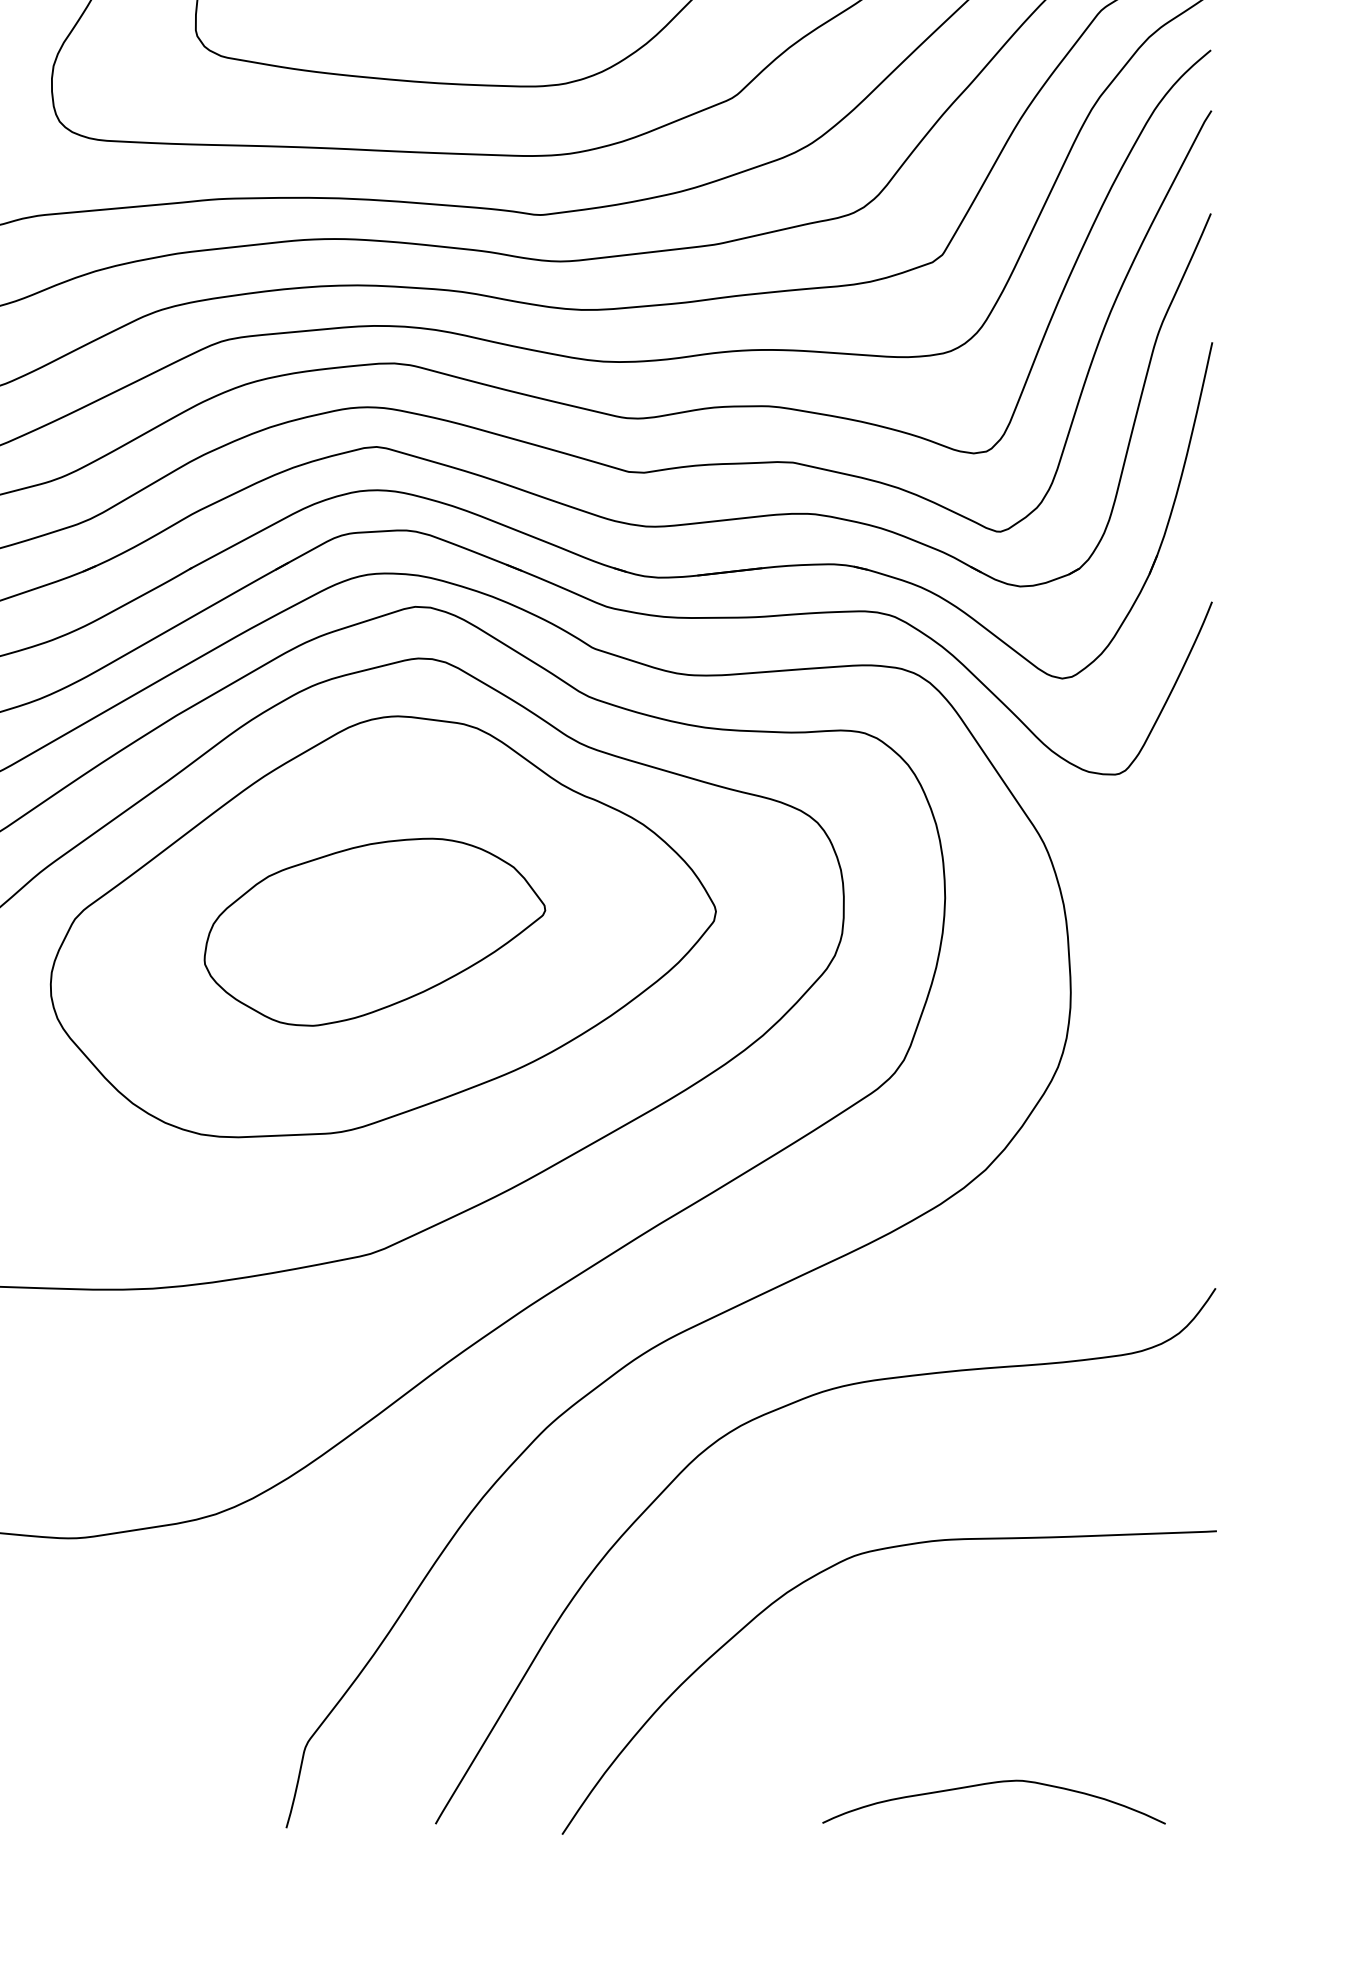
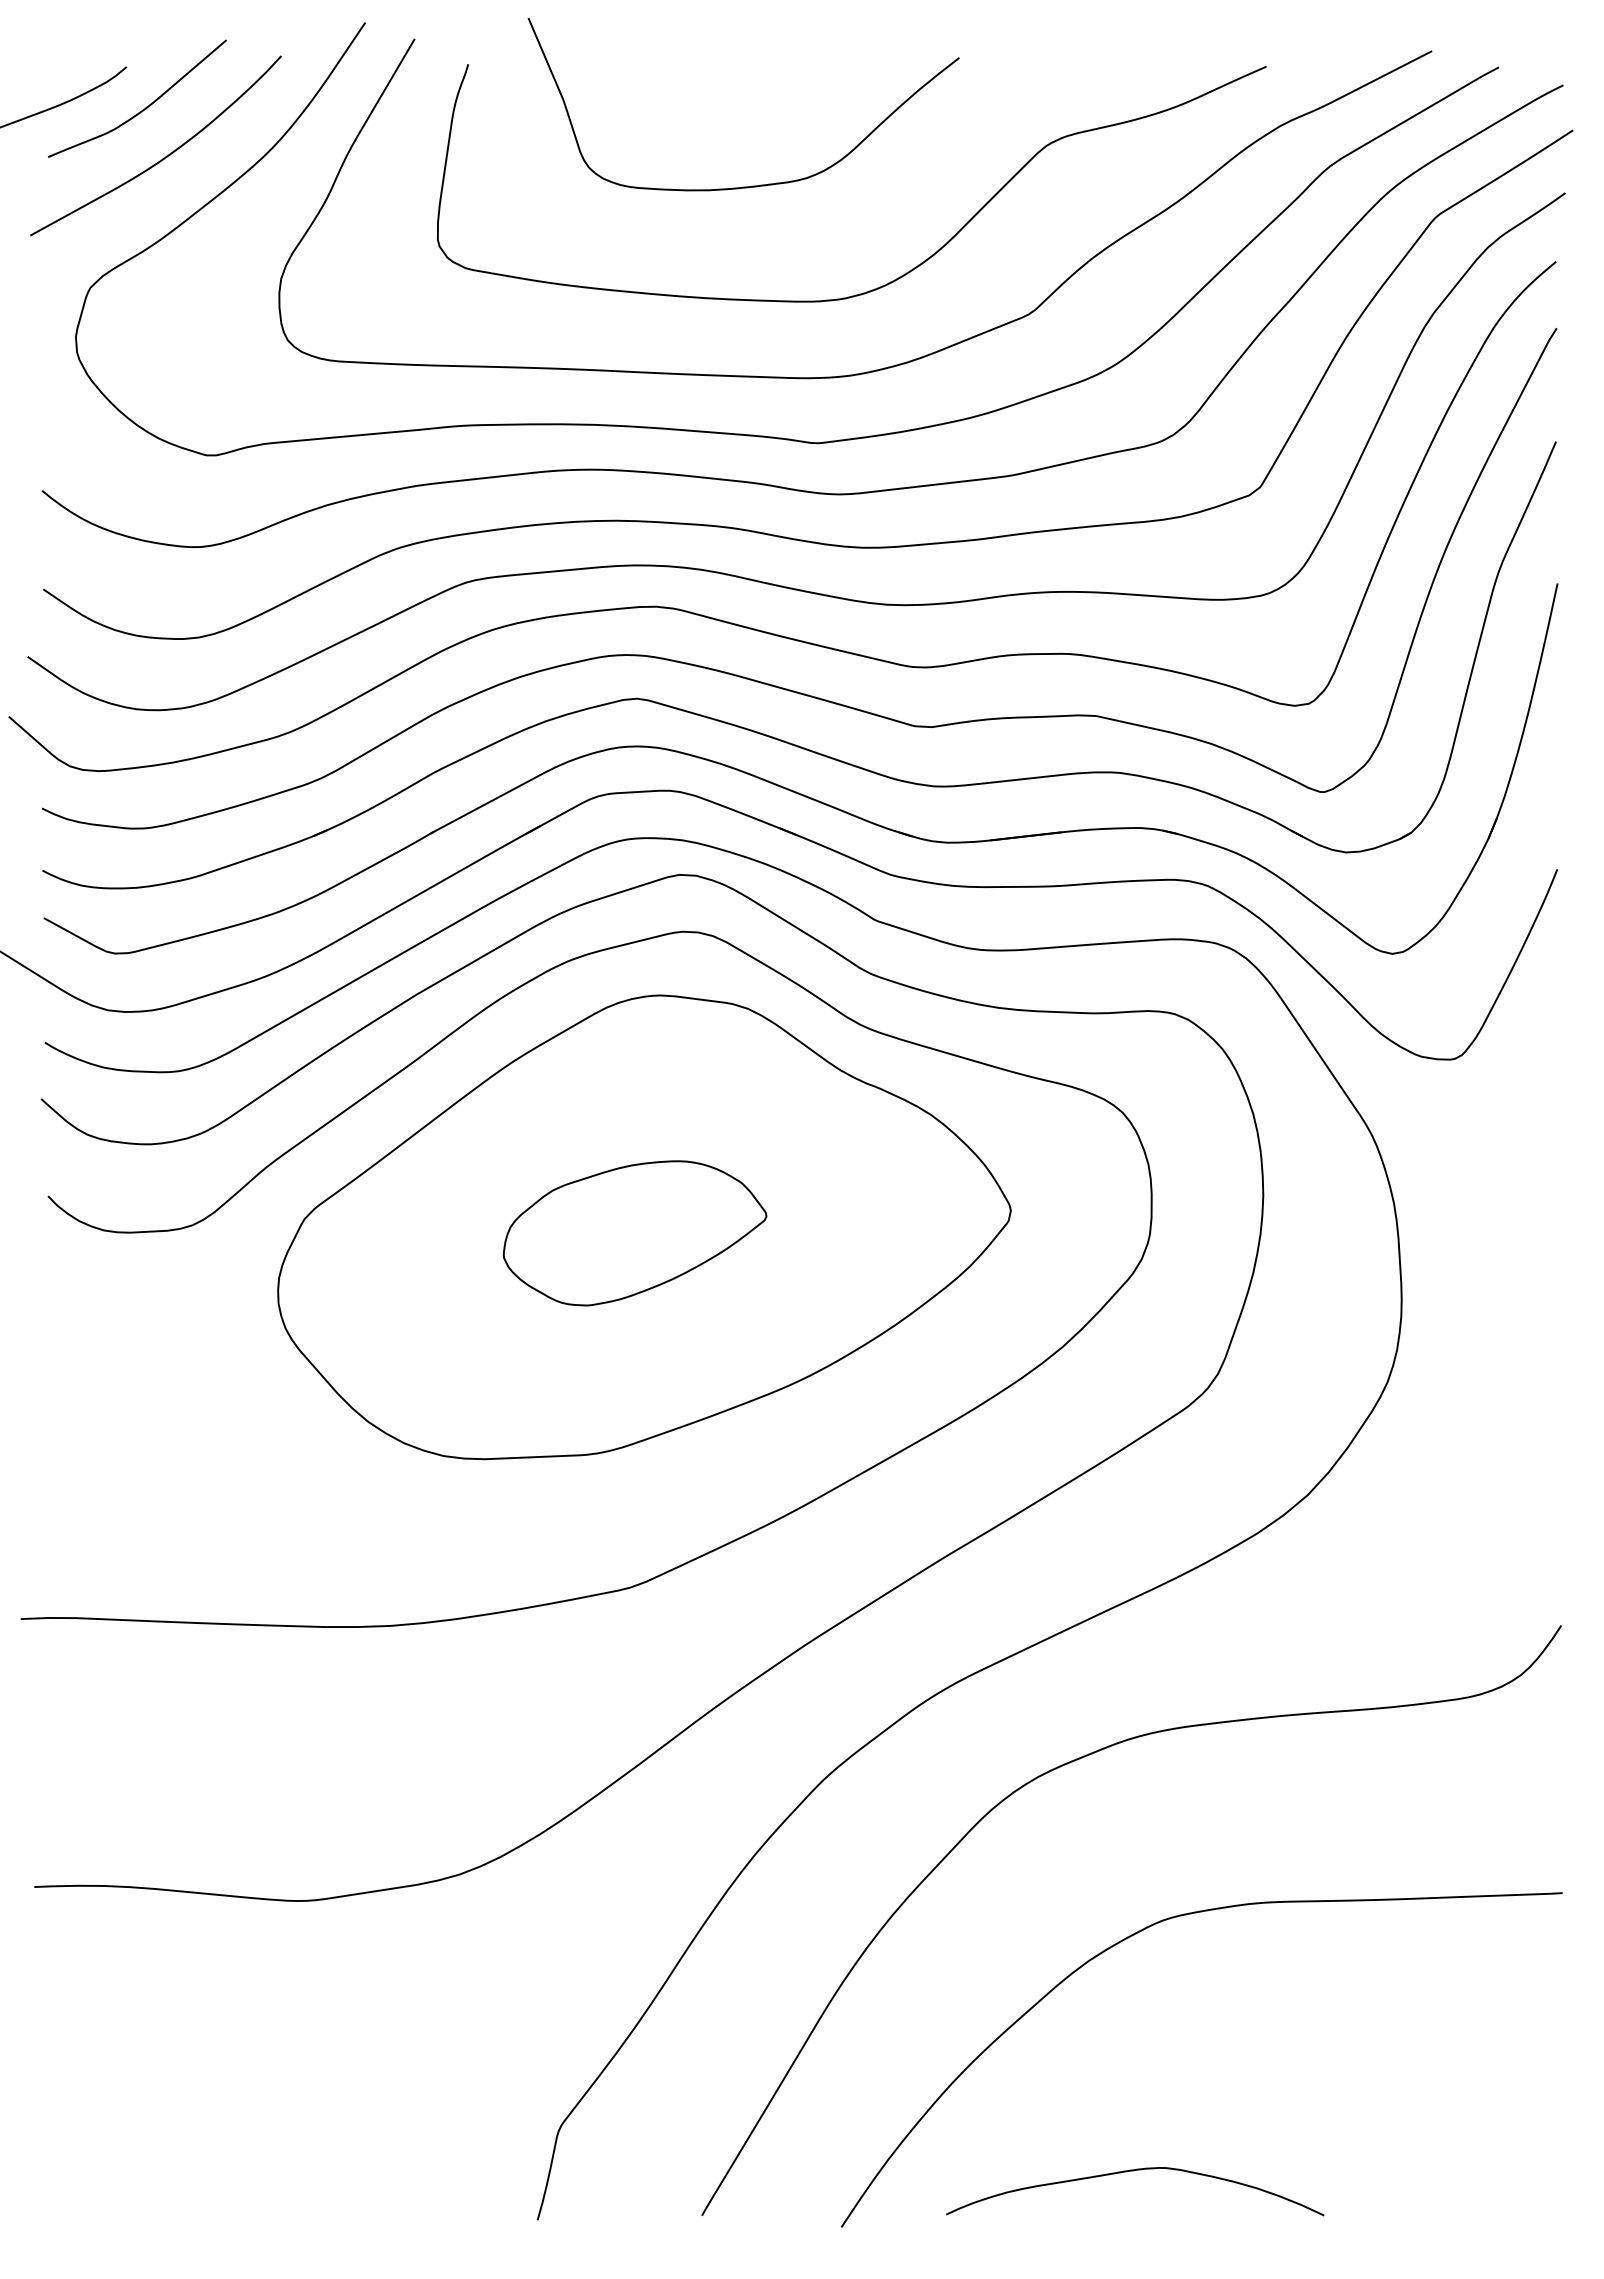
part: (374, 932) -> (634, 1233), size x0.7
curve: (992, 1783) -> (1133, 2171), moved

